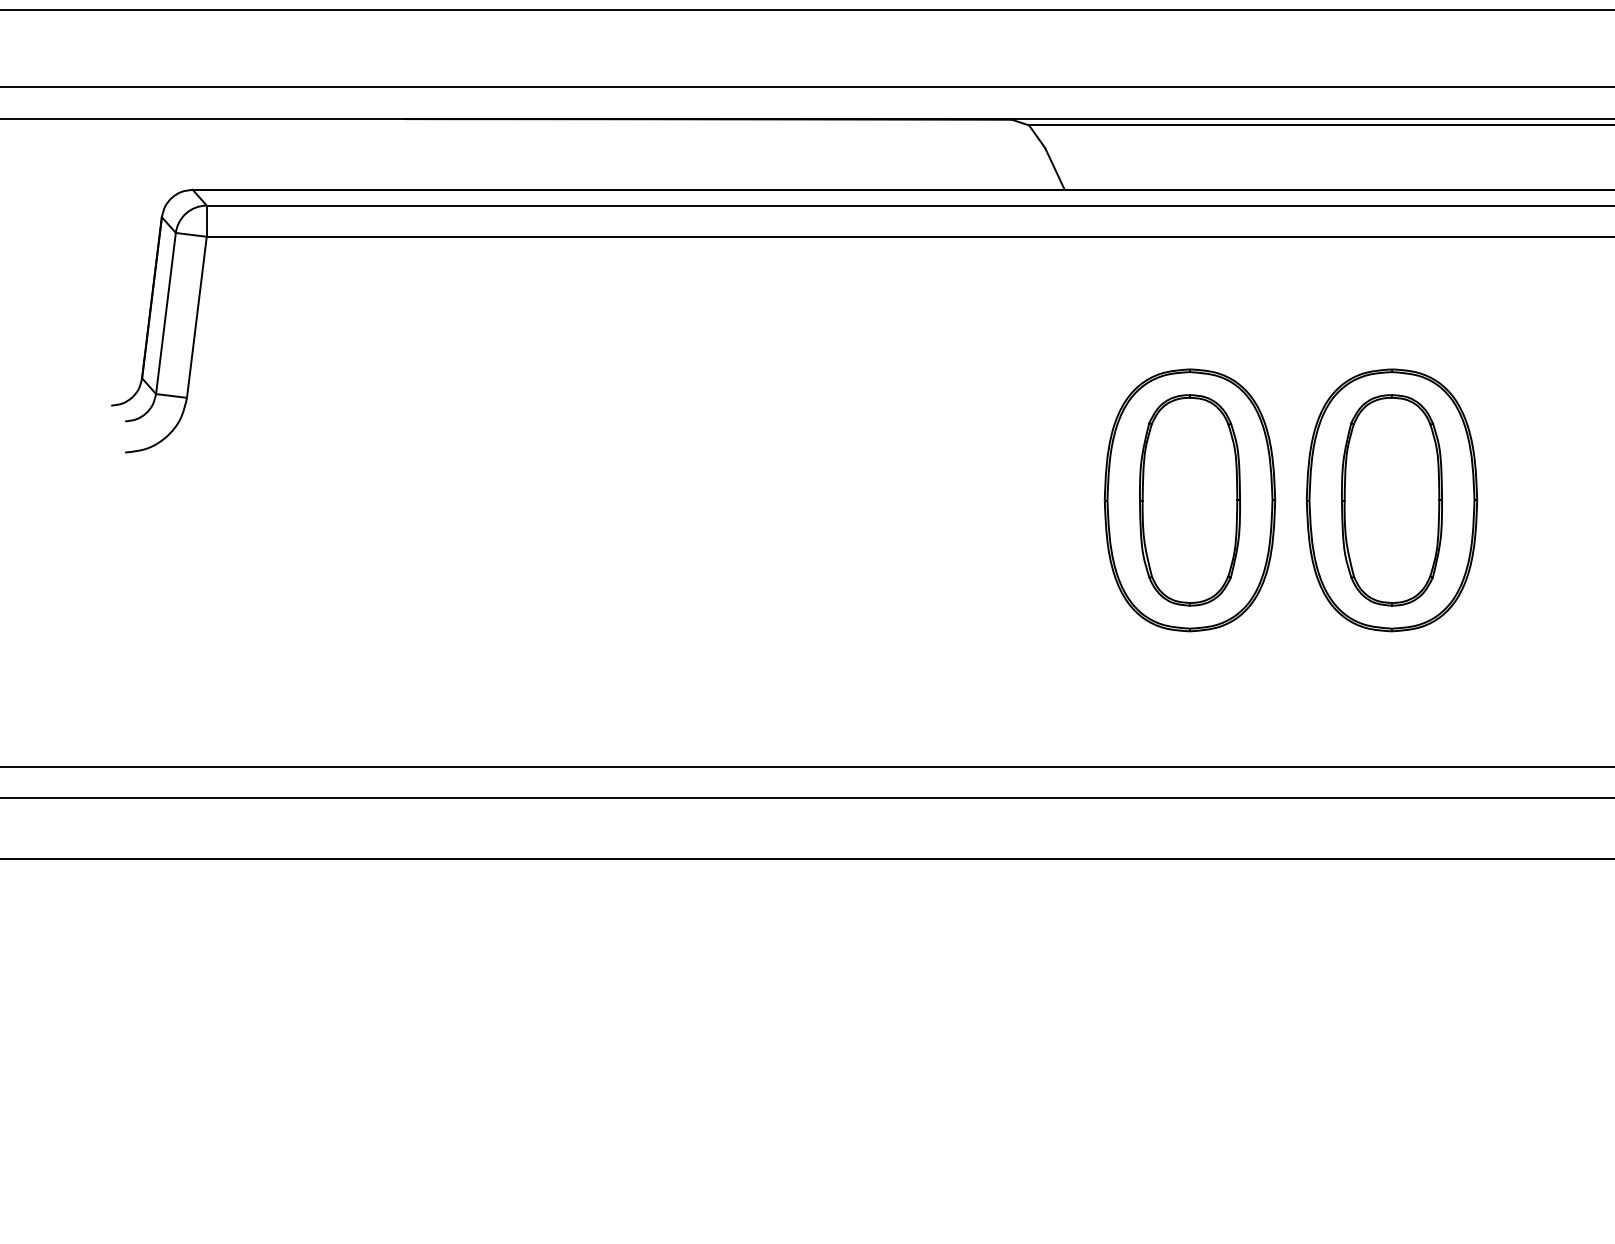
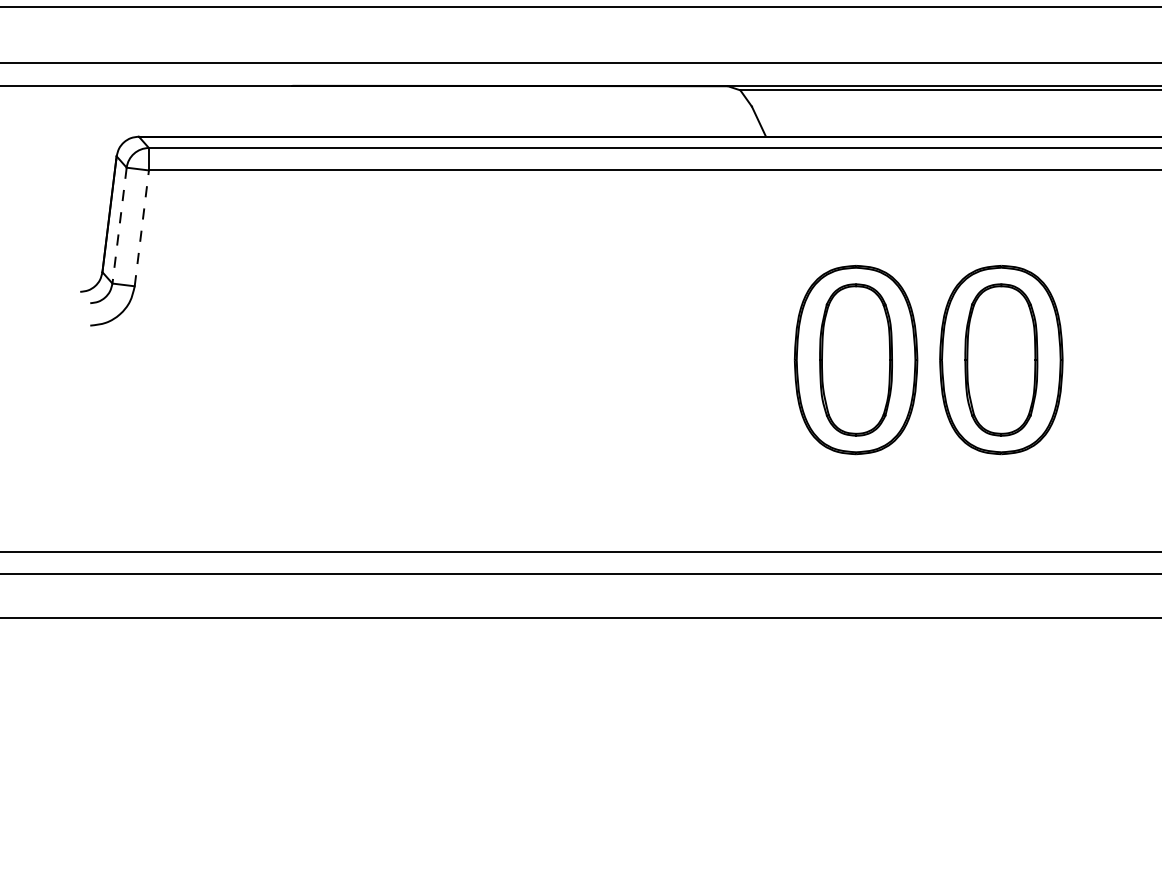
line: (165, 314) -> (119, 226), solid -> dashed
line: (196, 316) -> (141, 227), solid -> dashed

